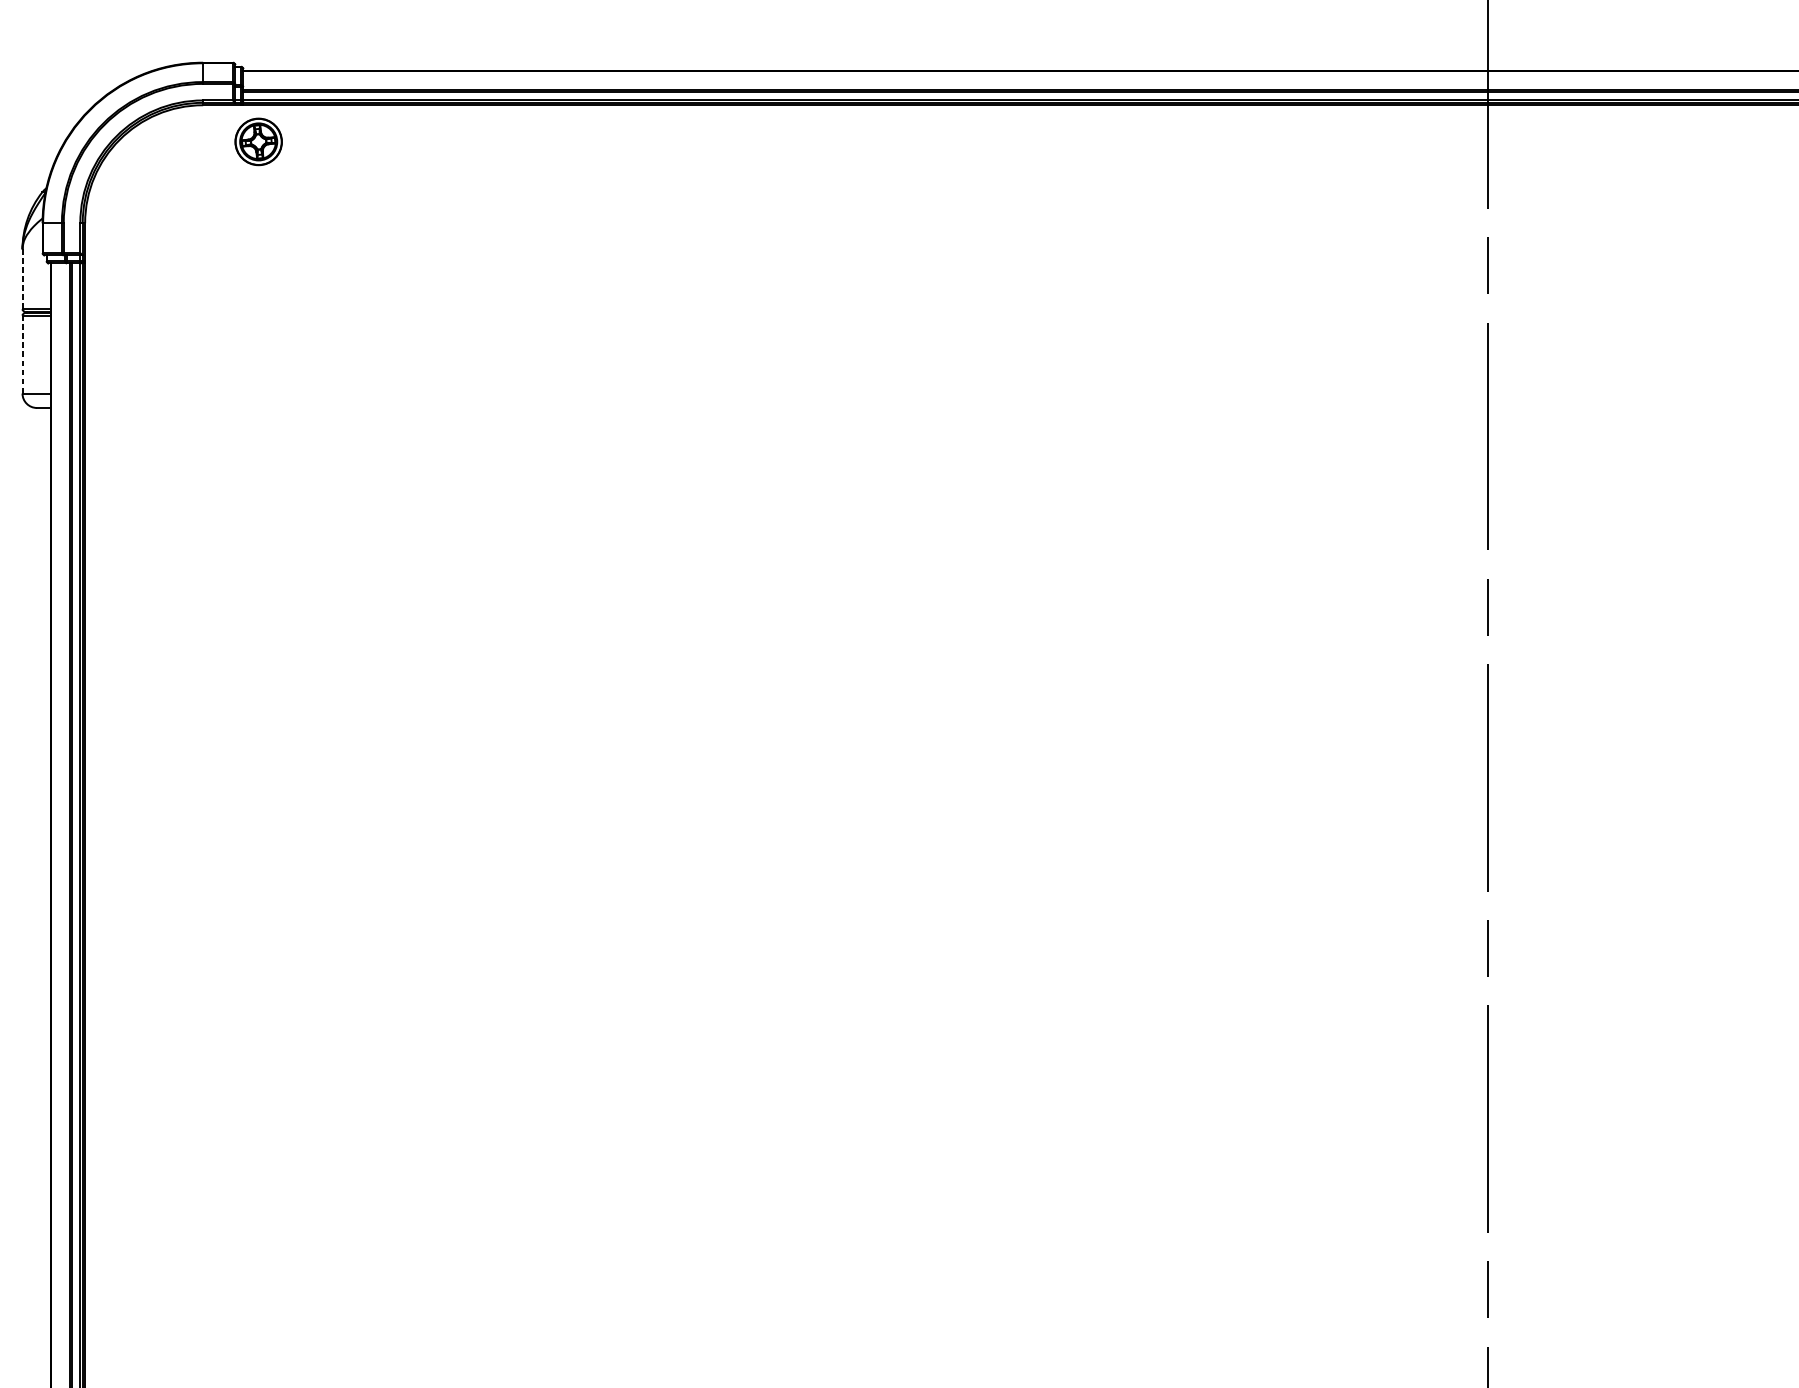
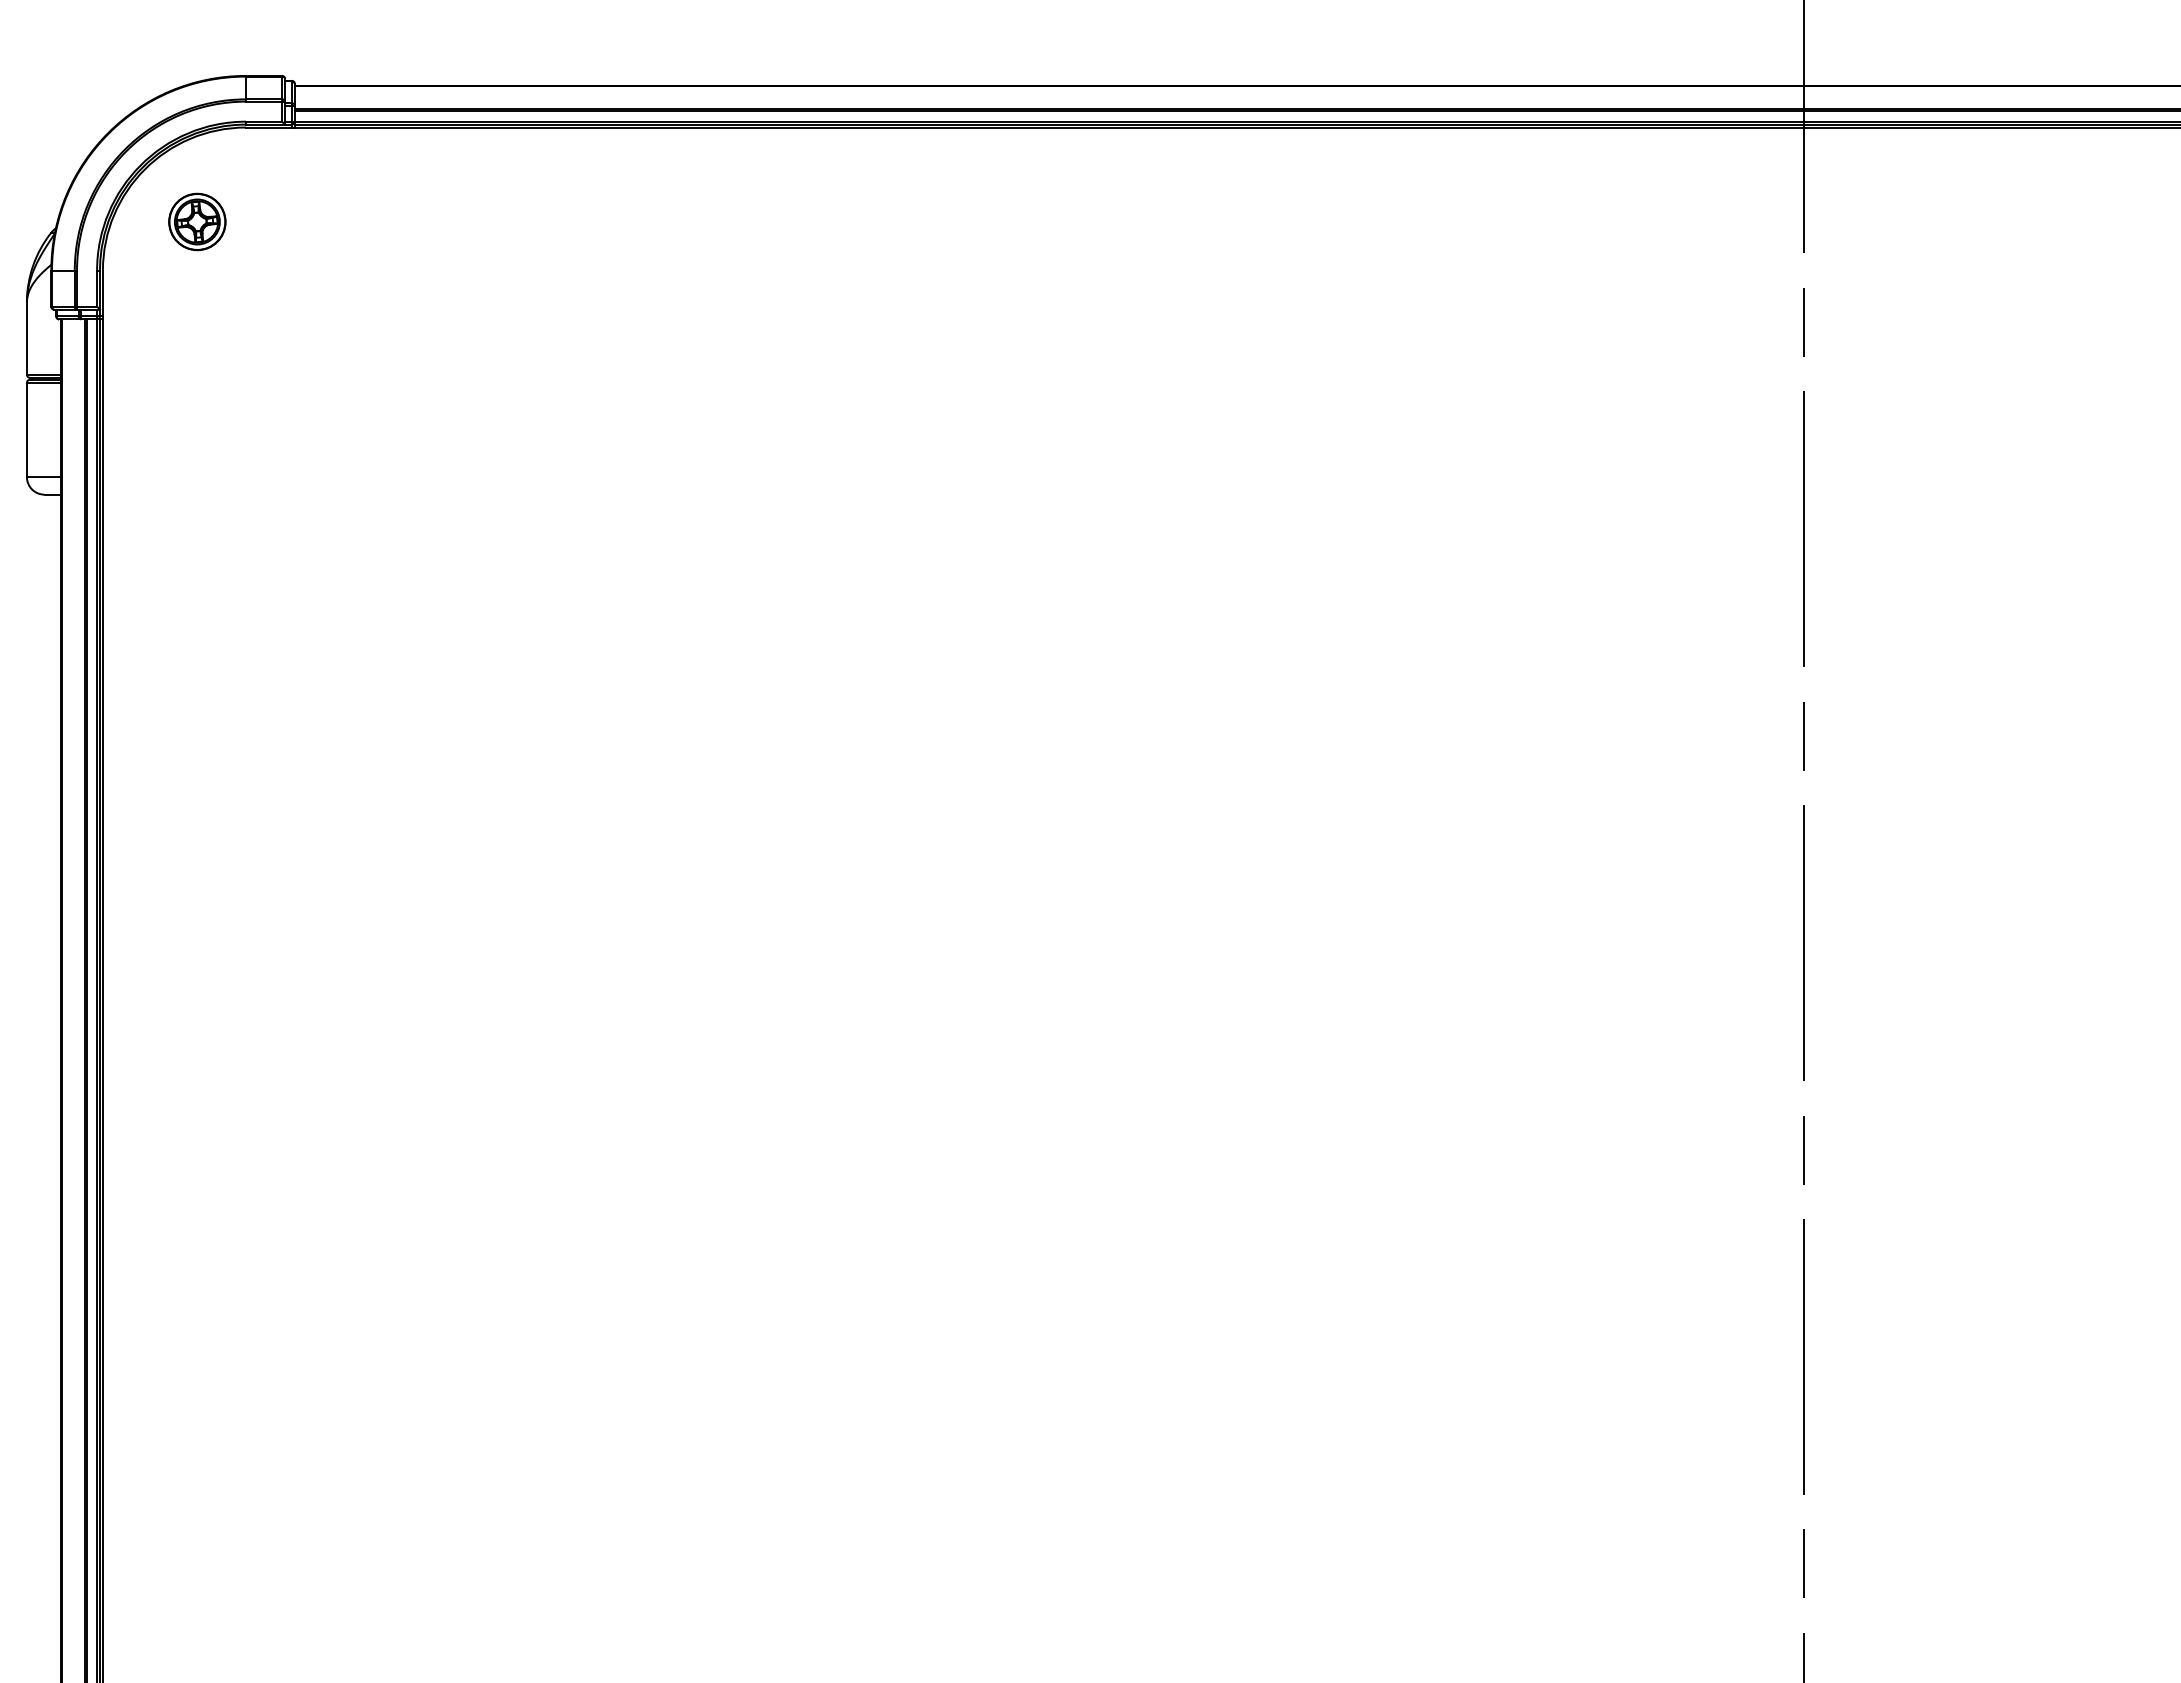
part: (258, 141) -> (197, 221), moved
line: (22, 279) -> (26, 338), dashed -> solid
line: (22, 354) -> (26, 429), dashed -> solid

